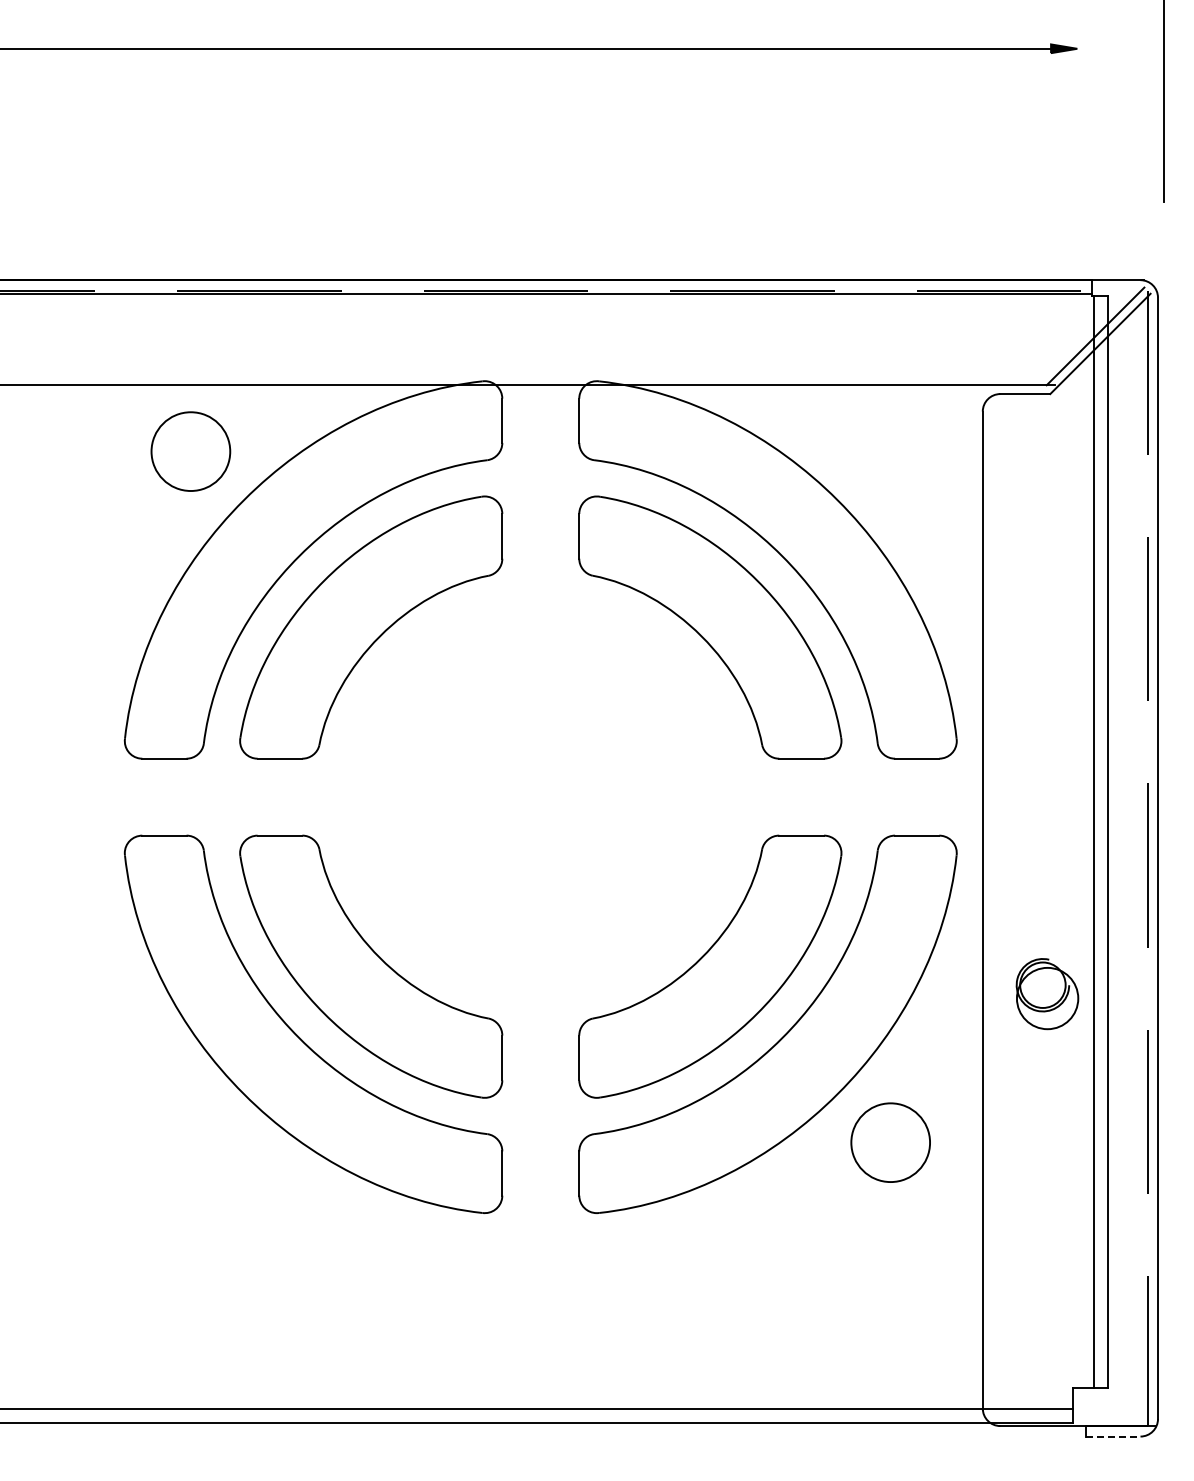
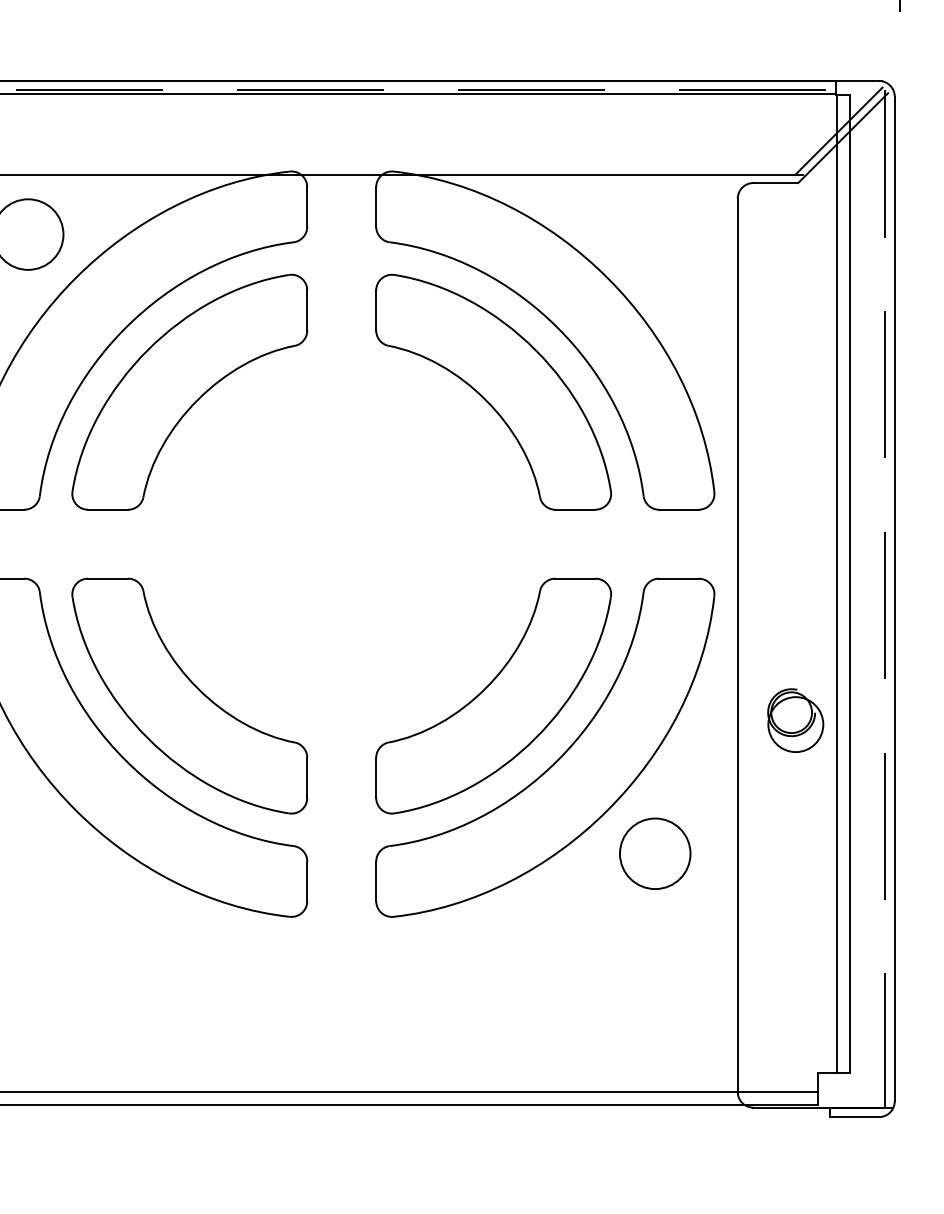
line: (1113, 1436) -> (854, 1117), dashed -> solid

